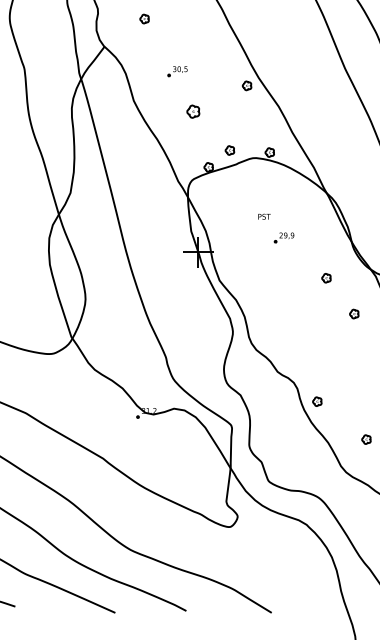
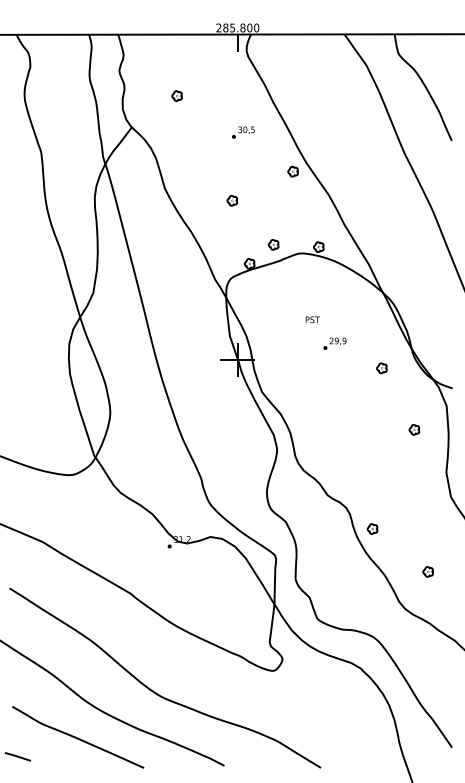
part: (177, 71) -> (243, 132), moved
part: (193, 111) -> (232, 200), size x0.71
part: (326, 278) -> (381, 368), moved

